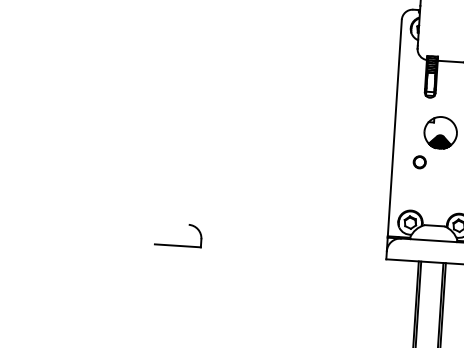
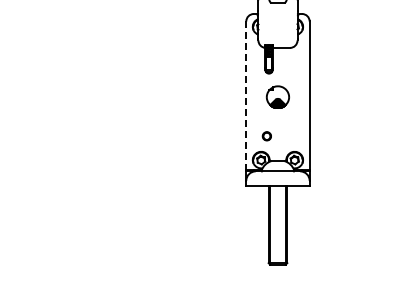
line: (395, 127) -> (246, 95), solid -> dashed
part: (419, 162) -> (266, 136), moved
part: (177, 244) -> (102, 185), removed

